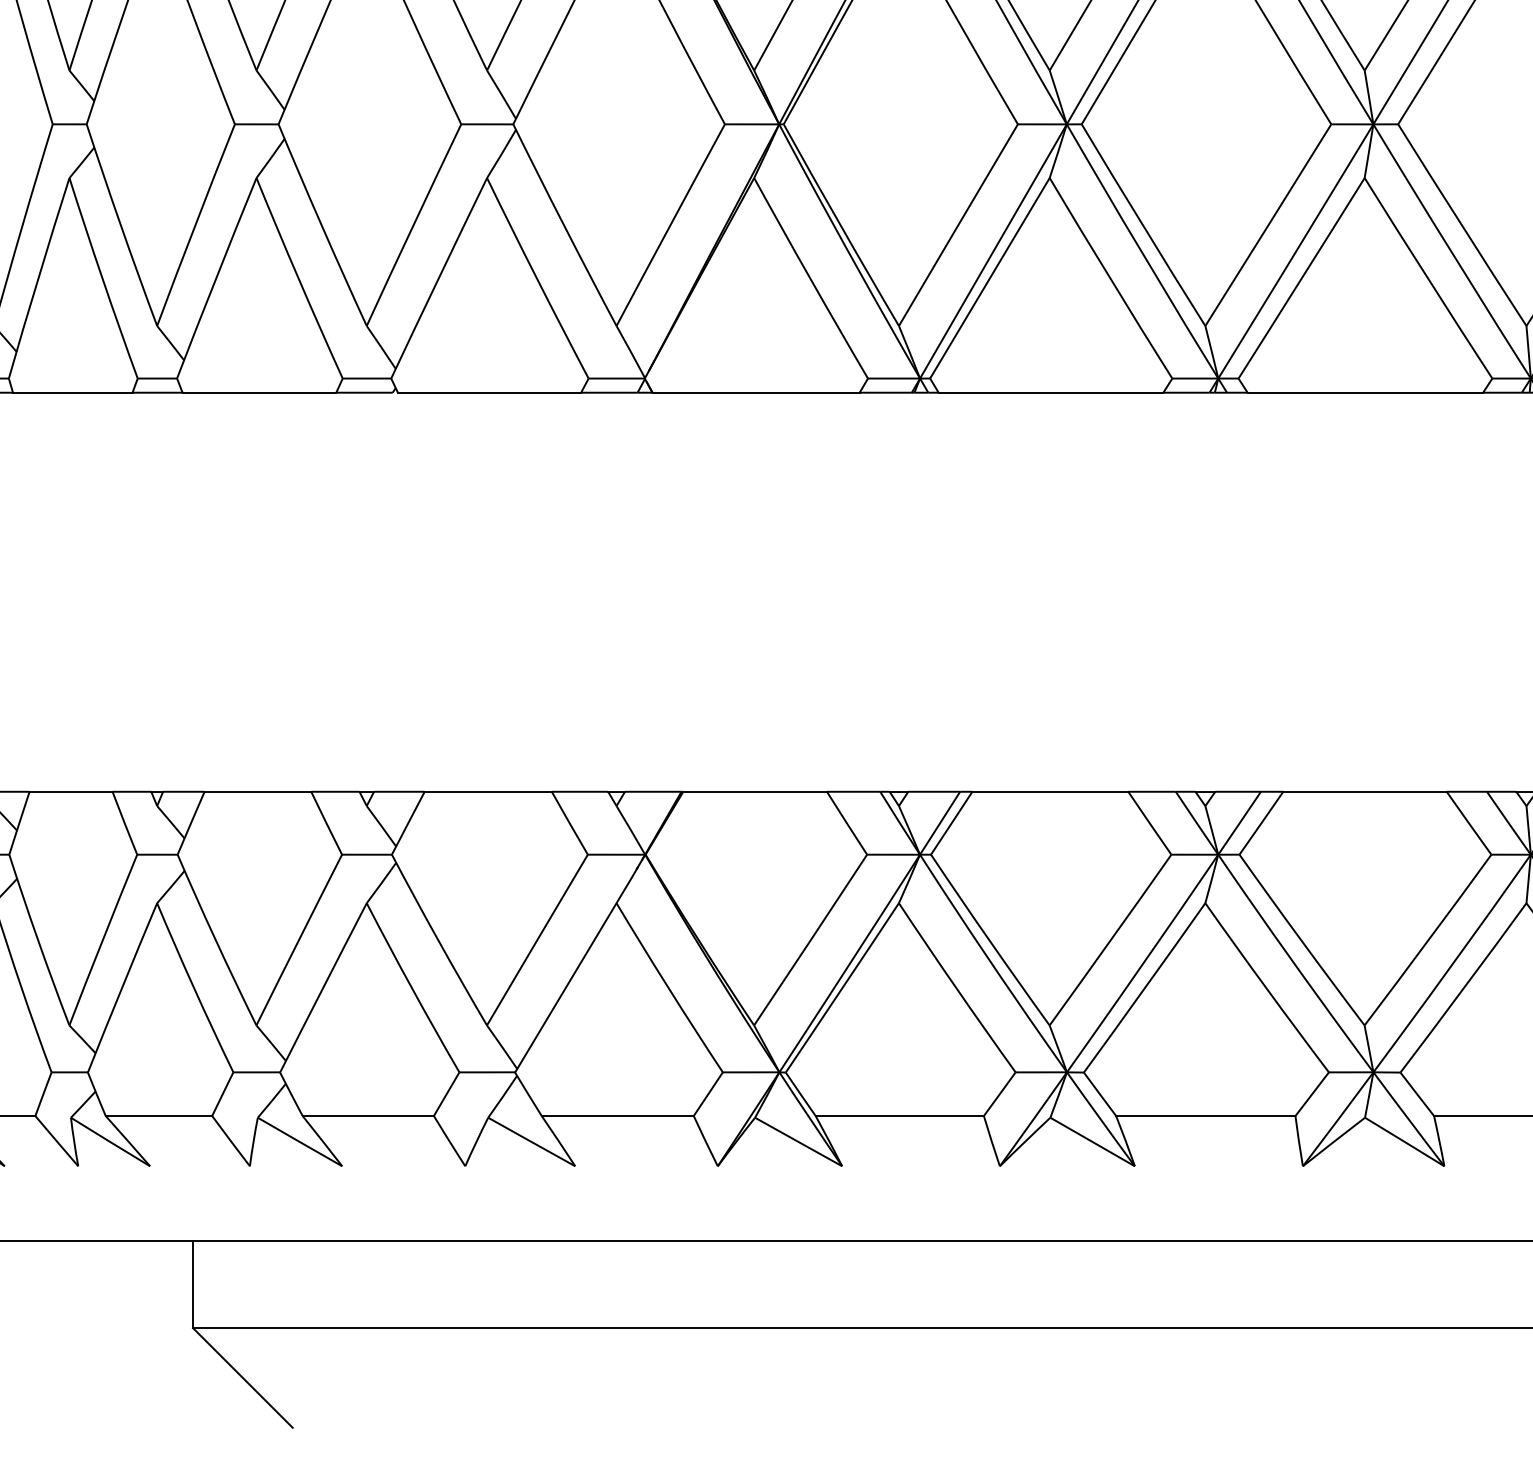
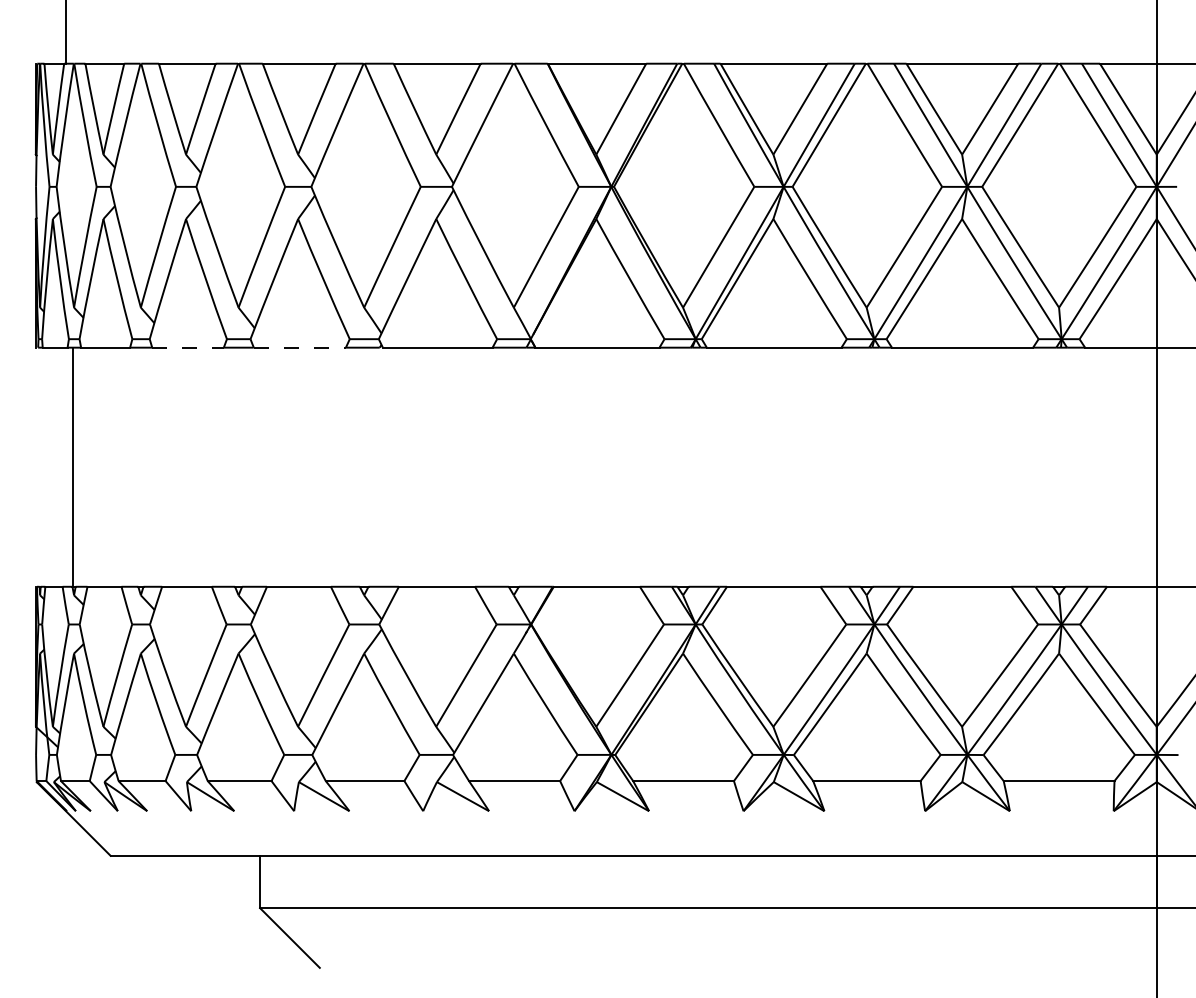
line: (73, 392) -> (188, 347), solid -> dashed
line: (260, 392) -> (300, 347), solid -> dashed

